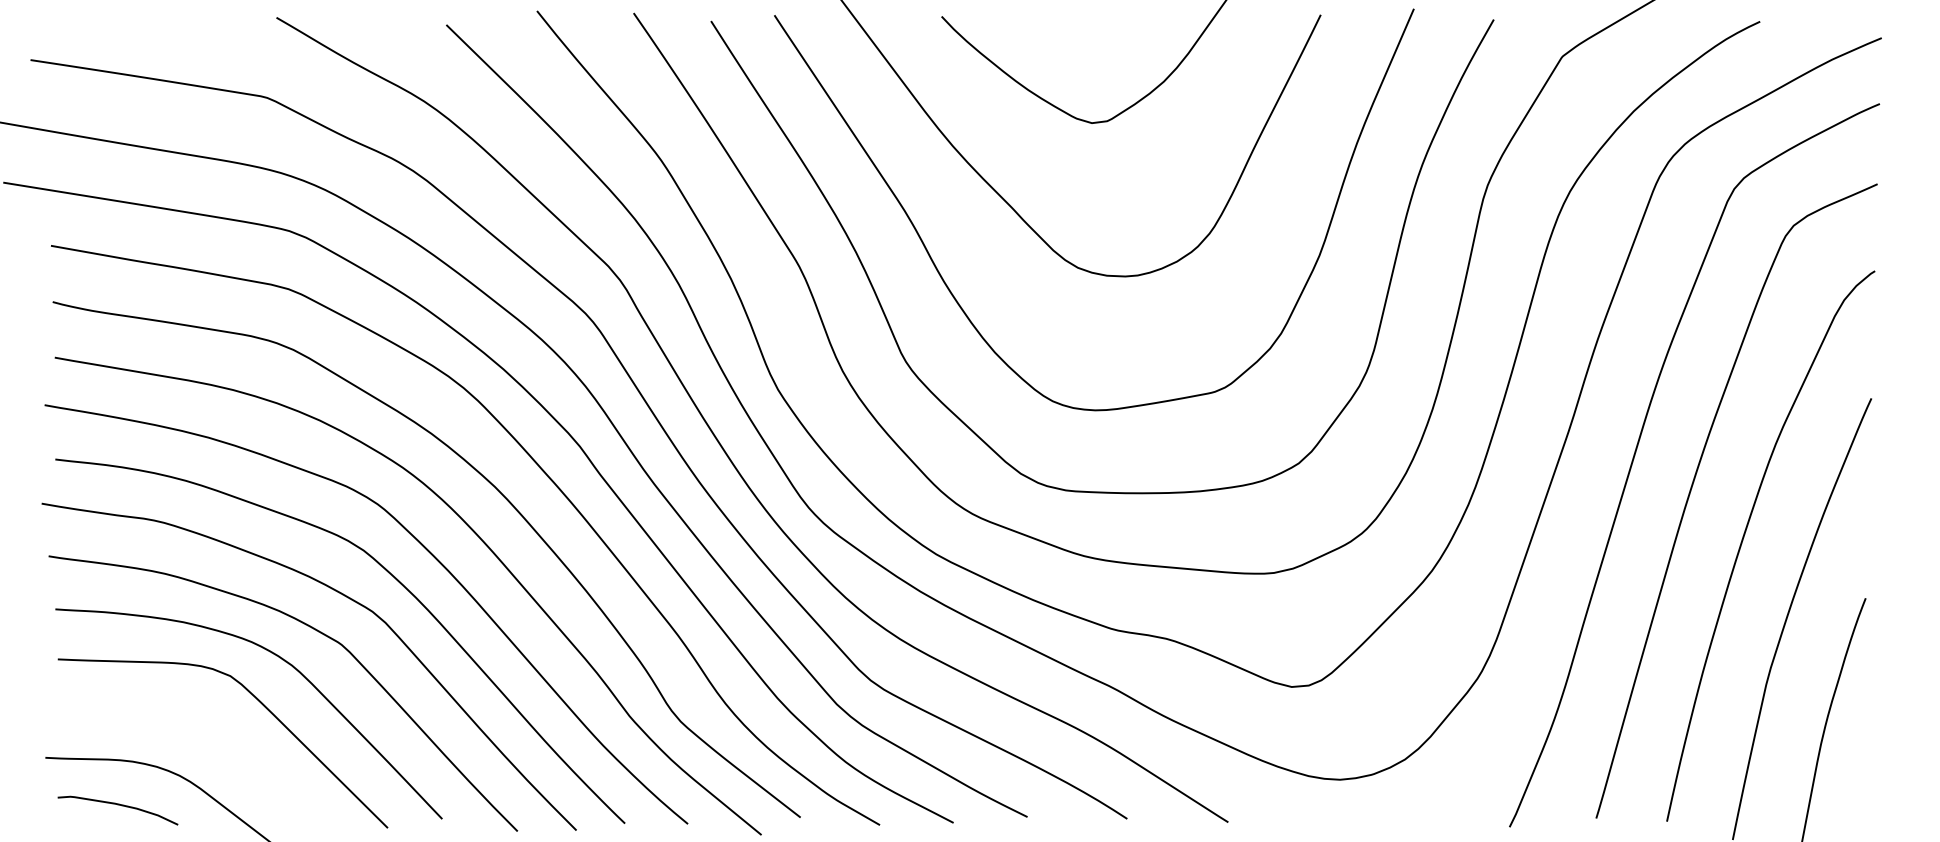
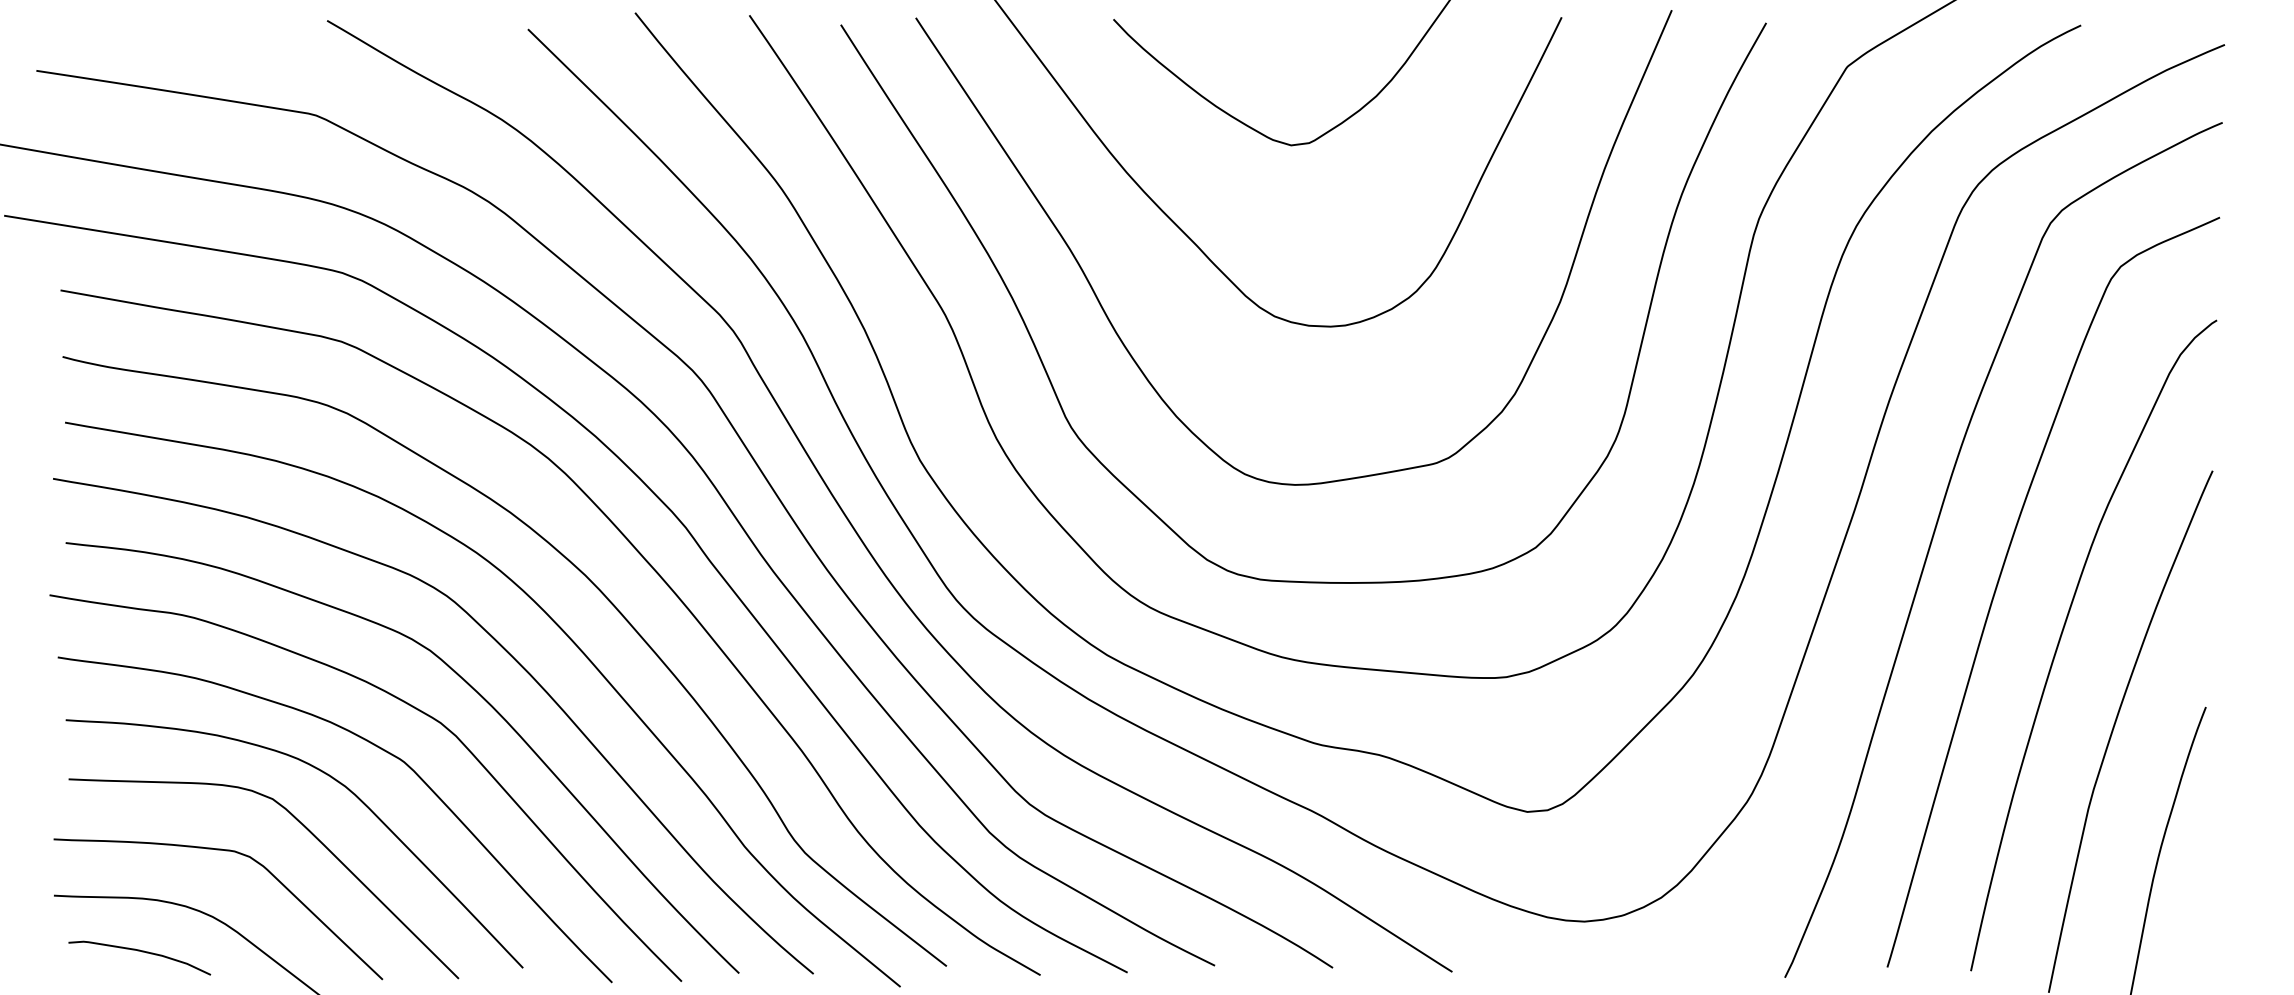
curve: (189, 720) -> (224, 851), added

